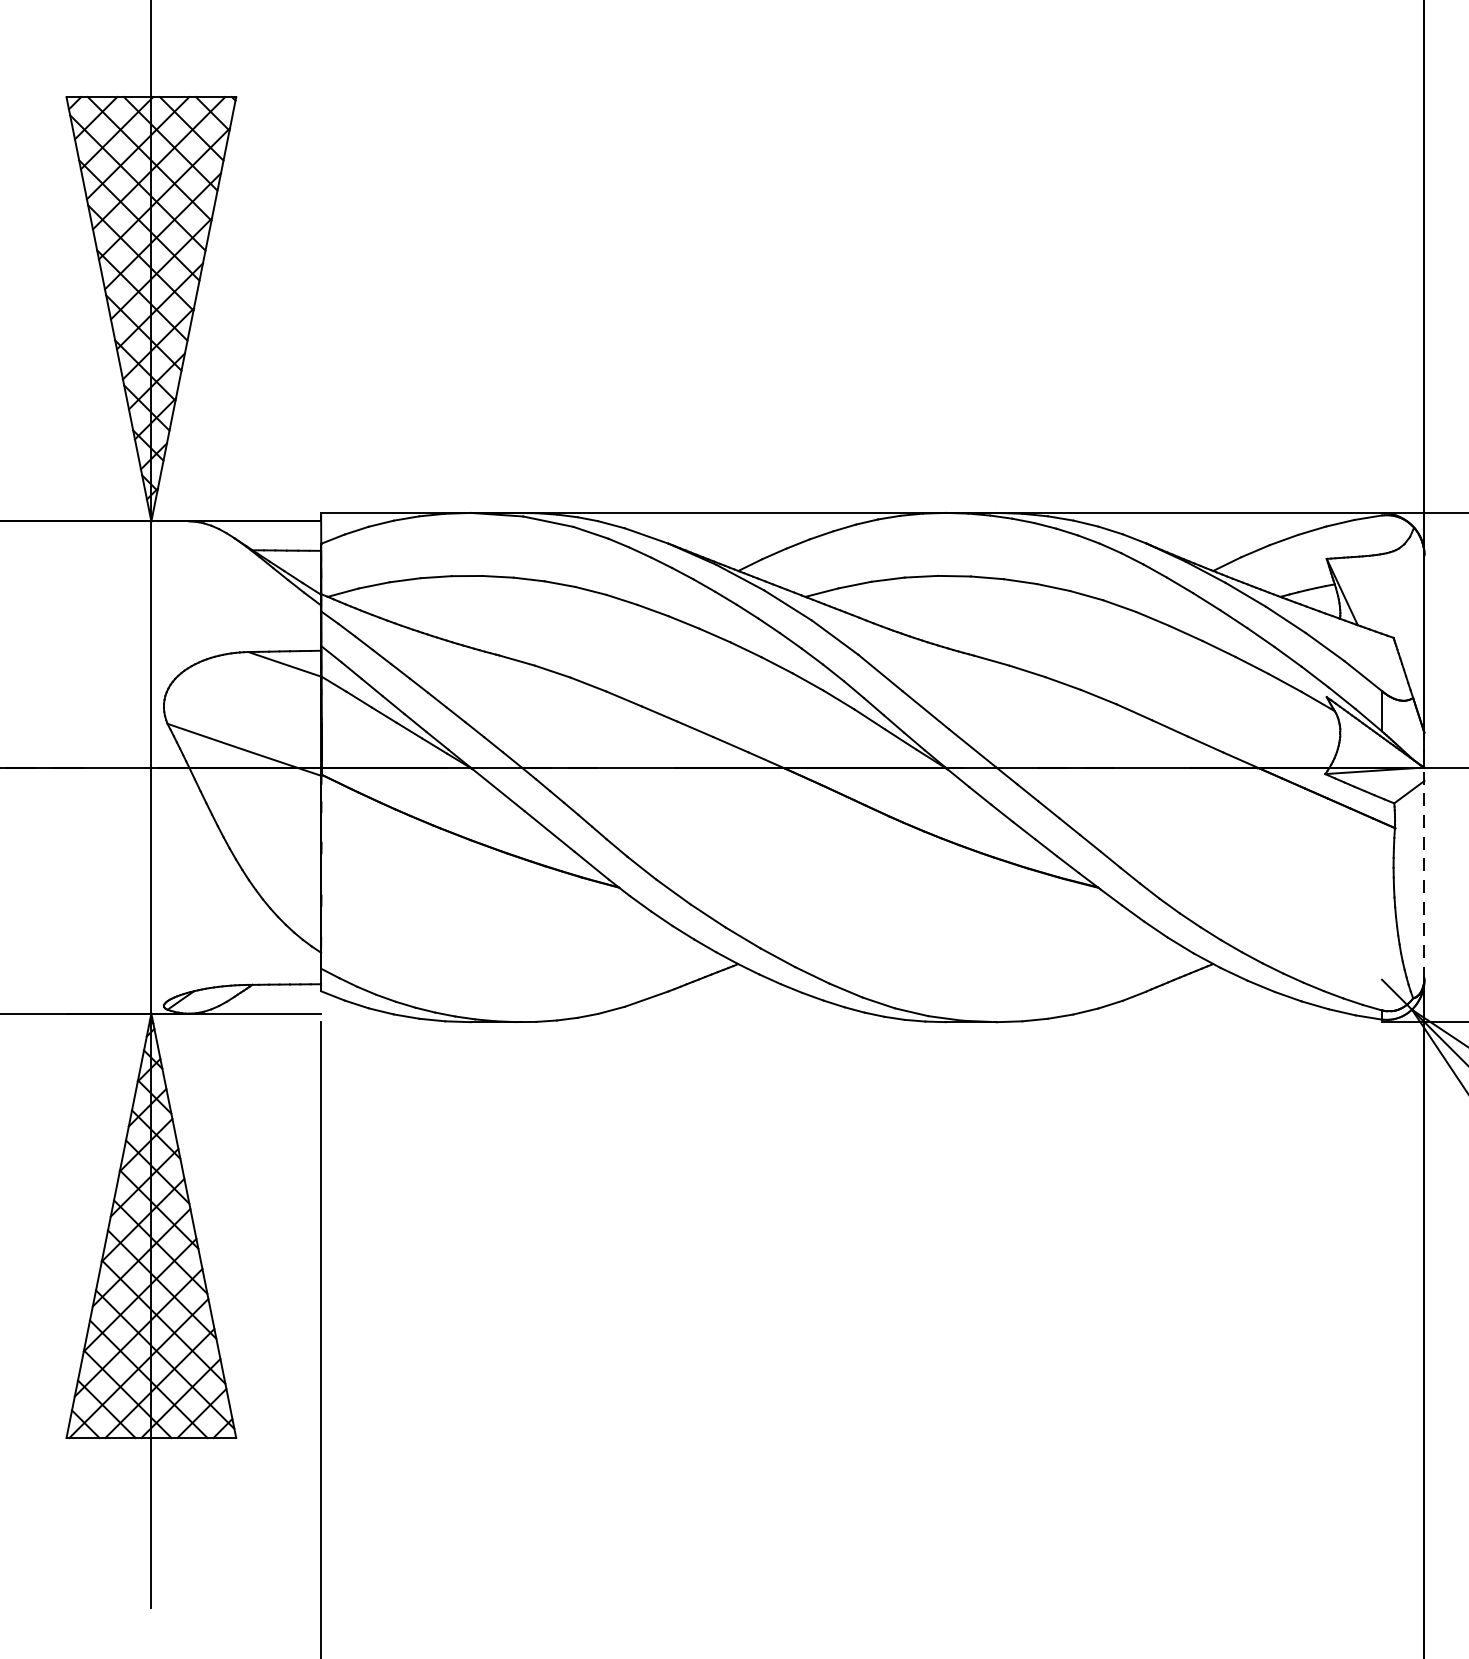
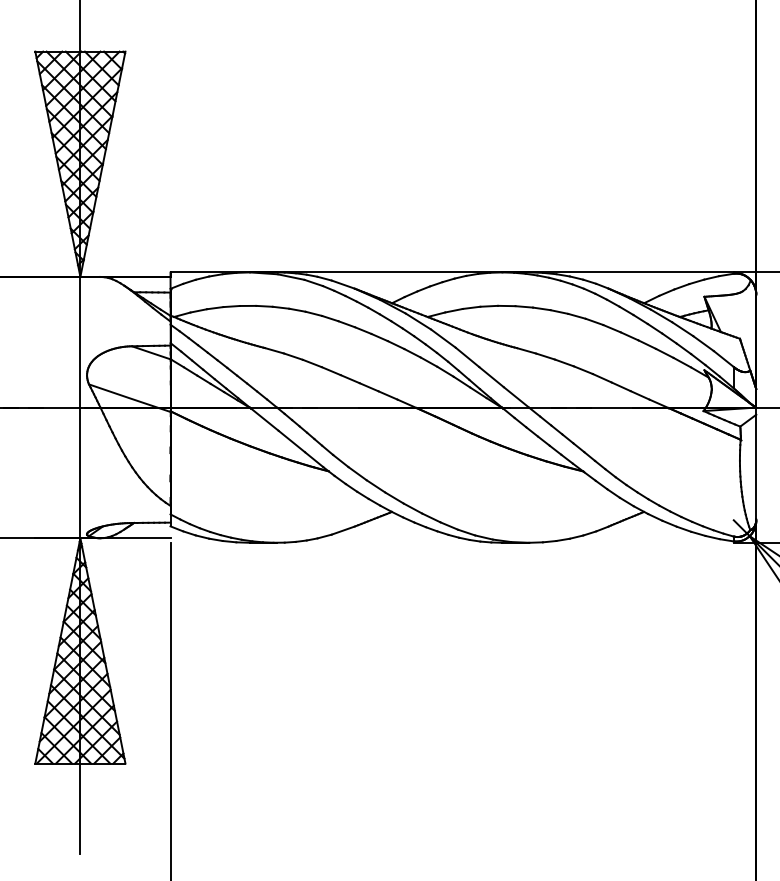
line: (1424, 855) -> (756, 454), dashed -> solid

